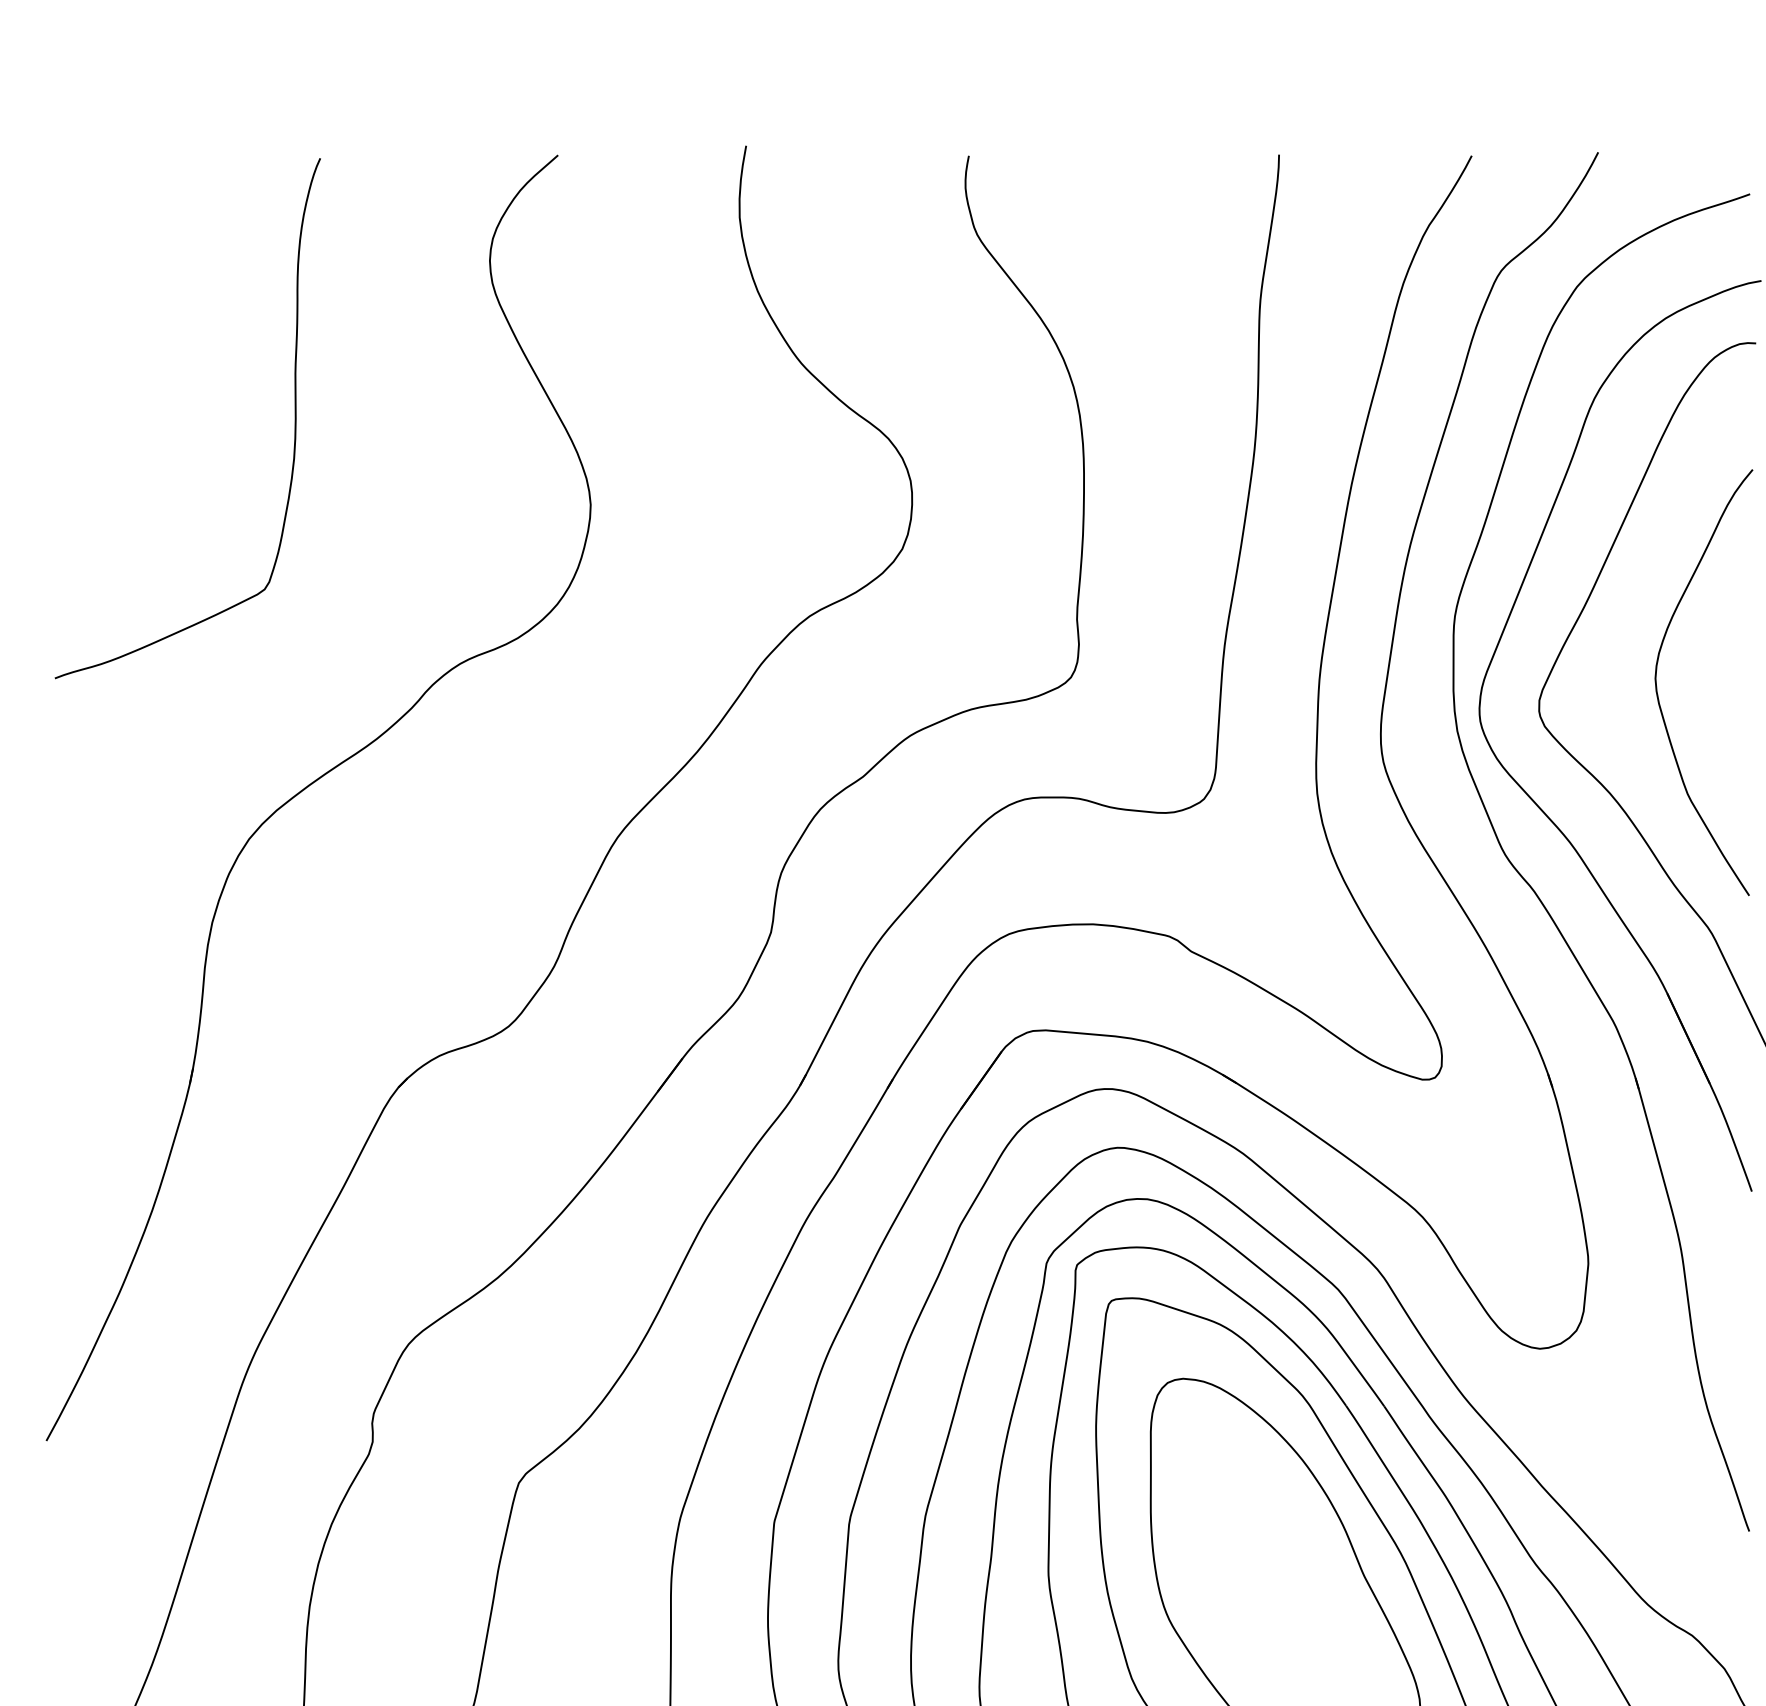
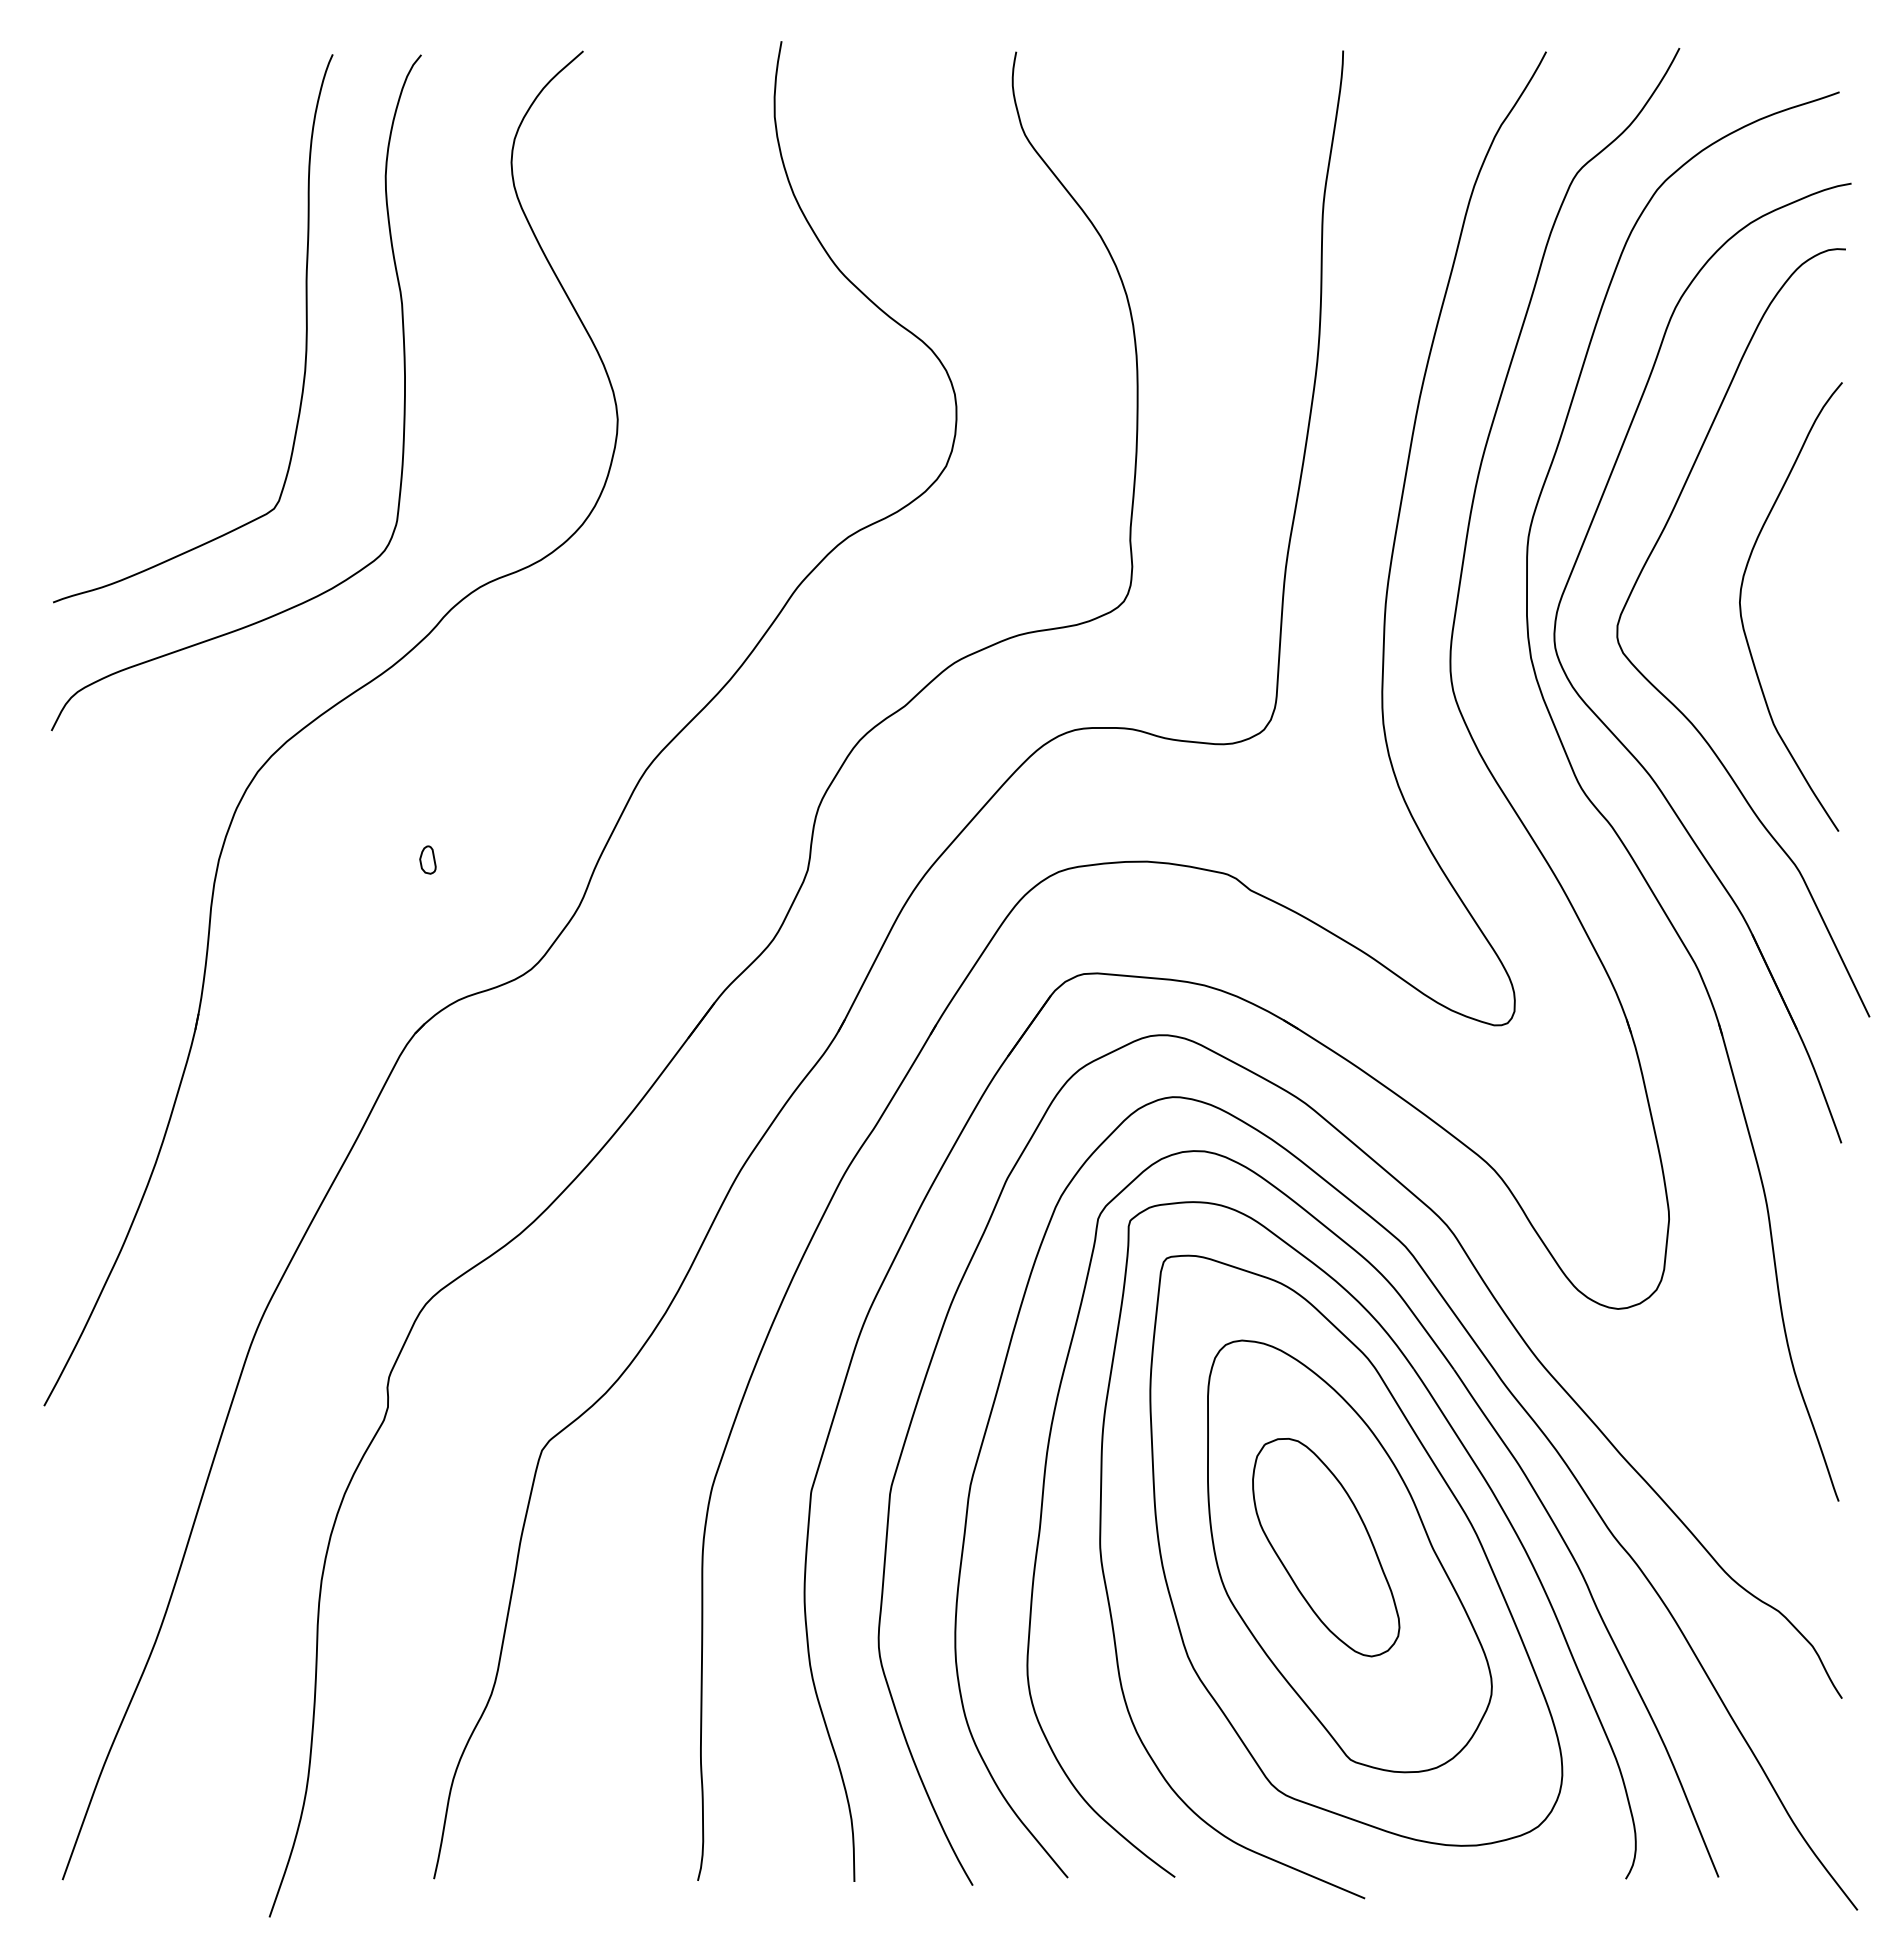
curve: (387, 489) -> (403, 403), added
part: (410, 922) -> (427, 859), added
part: (1263, 1575) -> (1326, 1547), added

